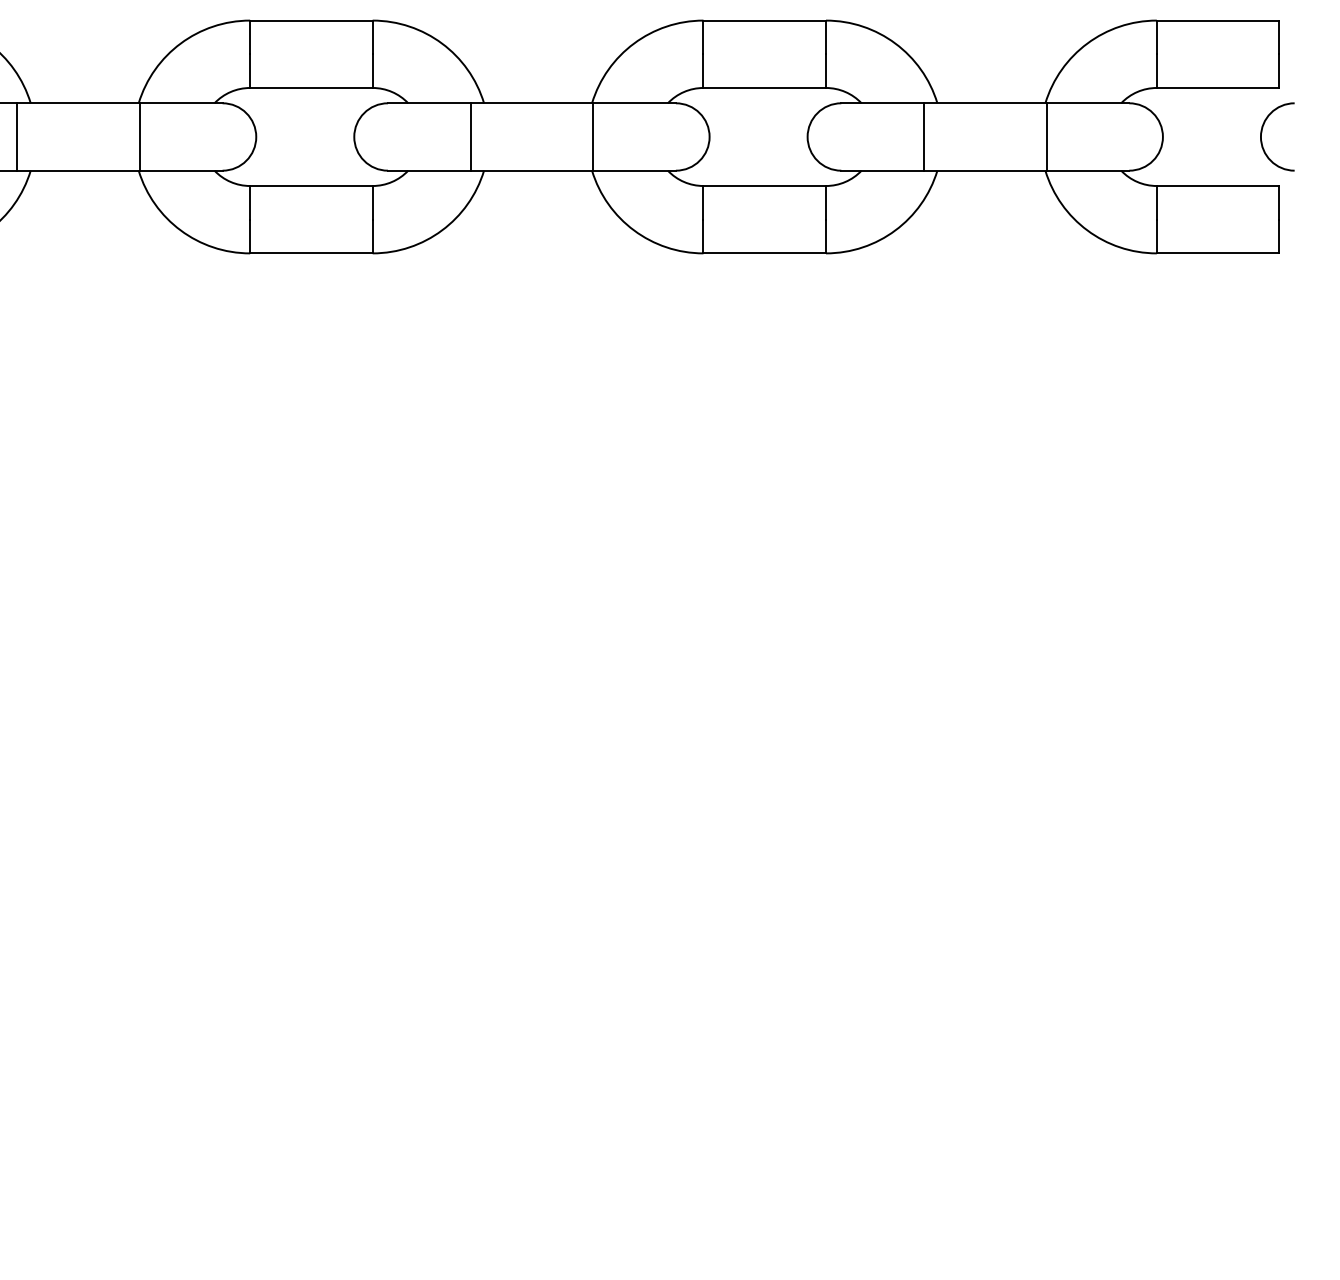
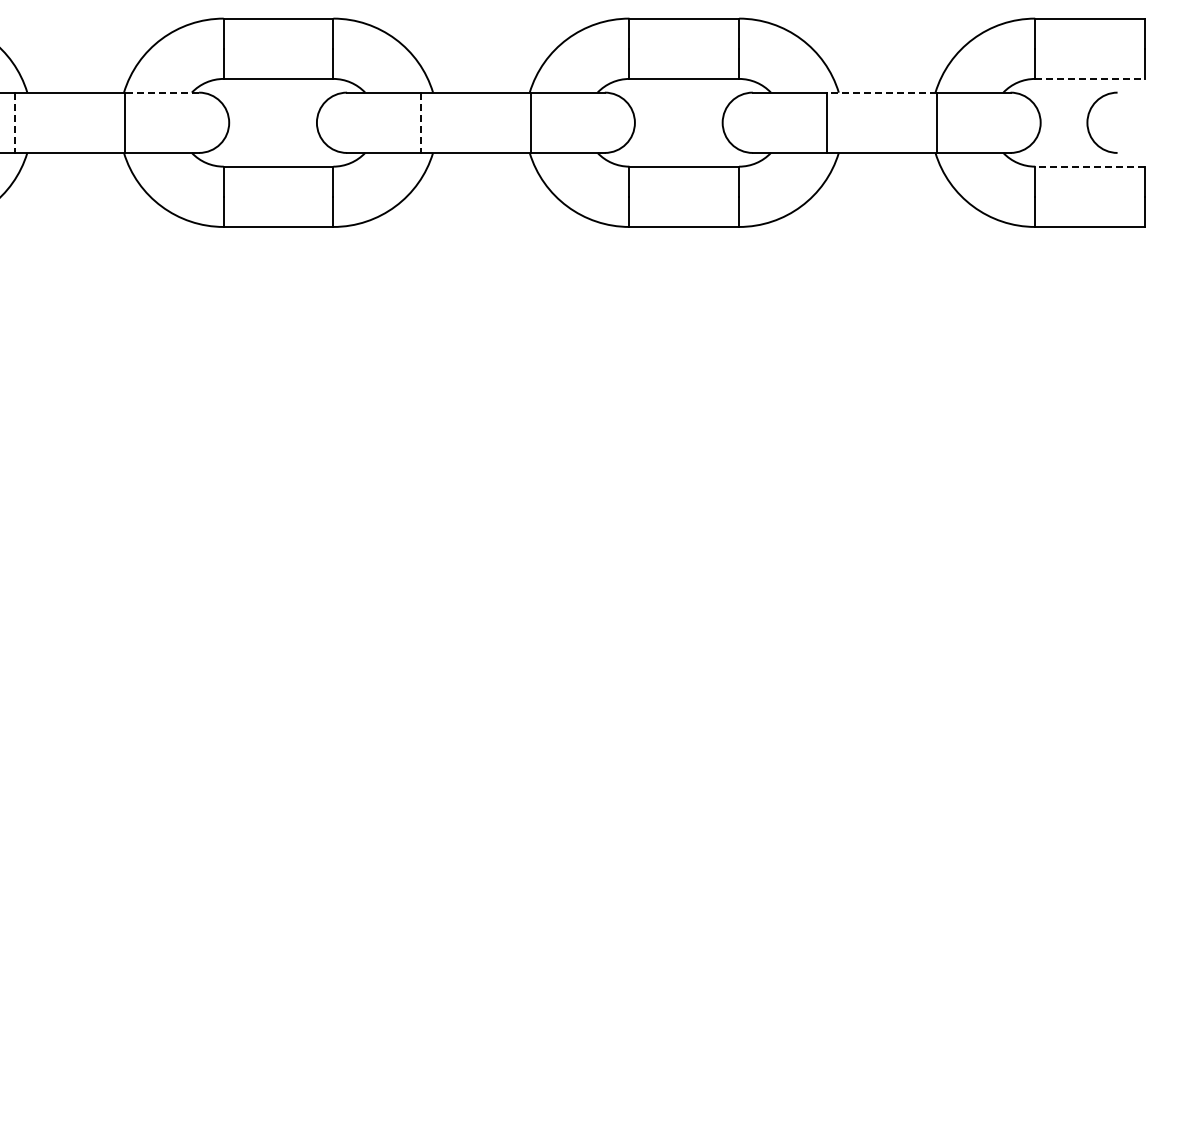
line: (1218, 87) -> (1090, 78), solid -> dashed
line: (180, 103) -> (161, 92), solid -> dashed
line: (985, 103) -> (881, 92), solid -> dashed
arc: (1262, 136) -> (1088, 122), moved
line: (17, 137) -> (15, 123), solid -> dashed
line: (471, 137) -> (421, 123), solid -> dashed
line: (1218, 185) -> (1090, 166), solid -> dashed

